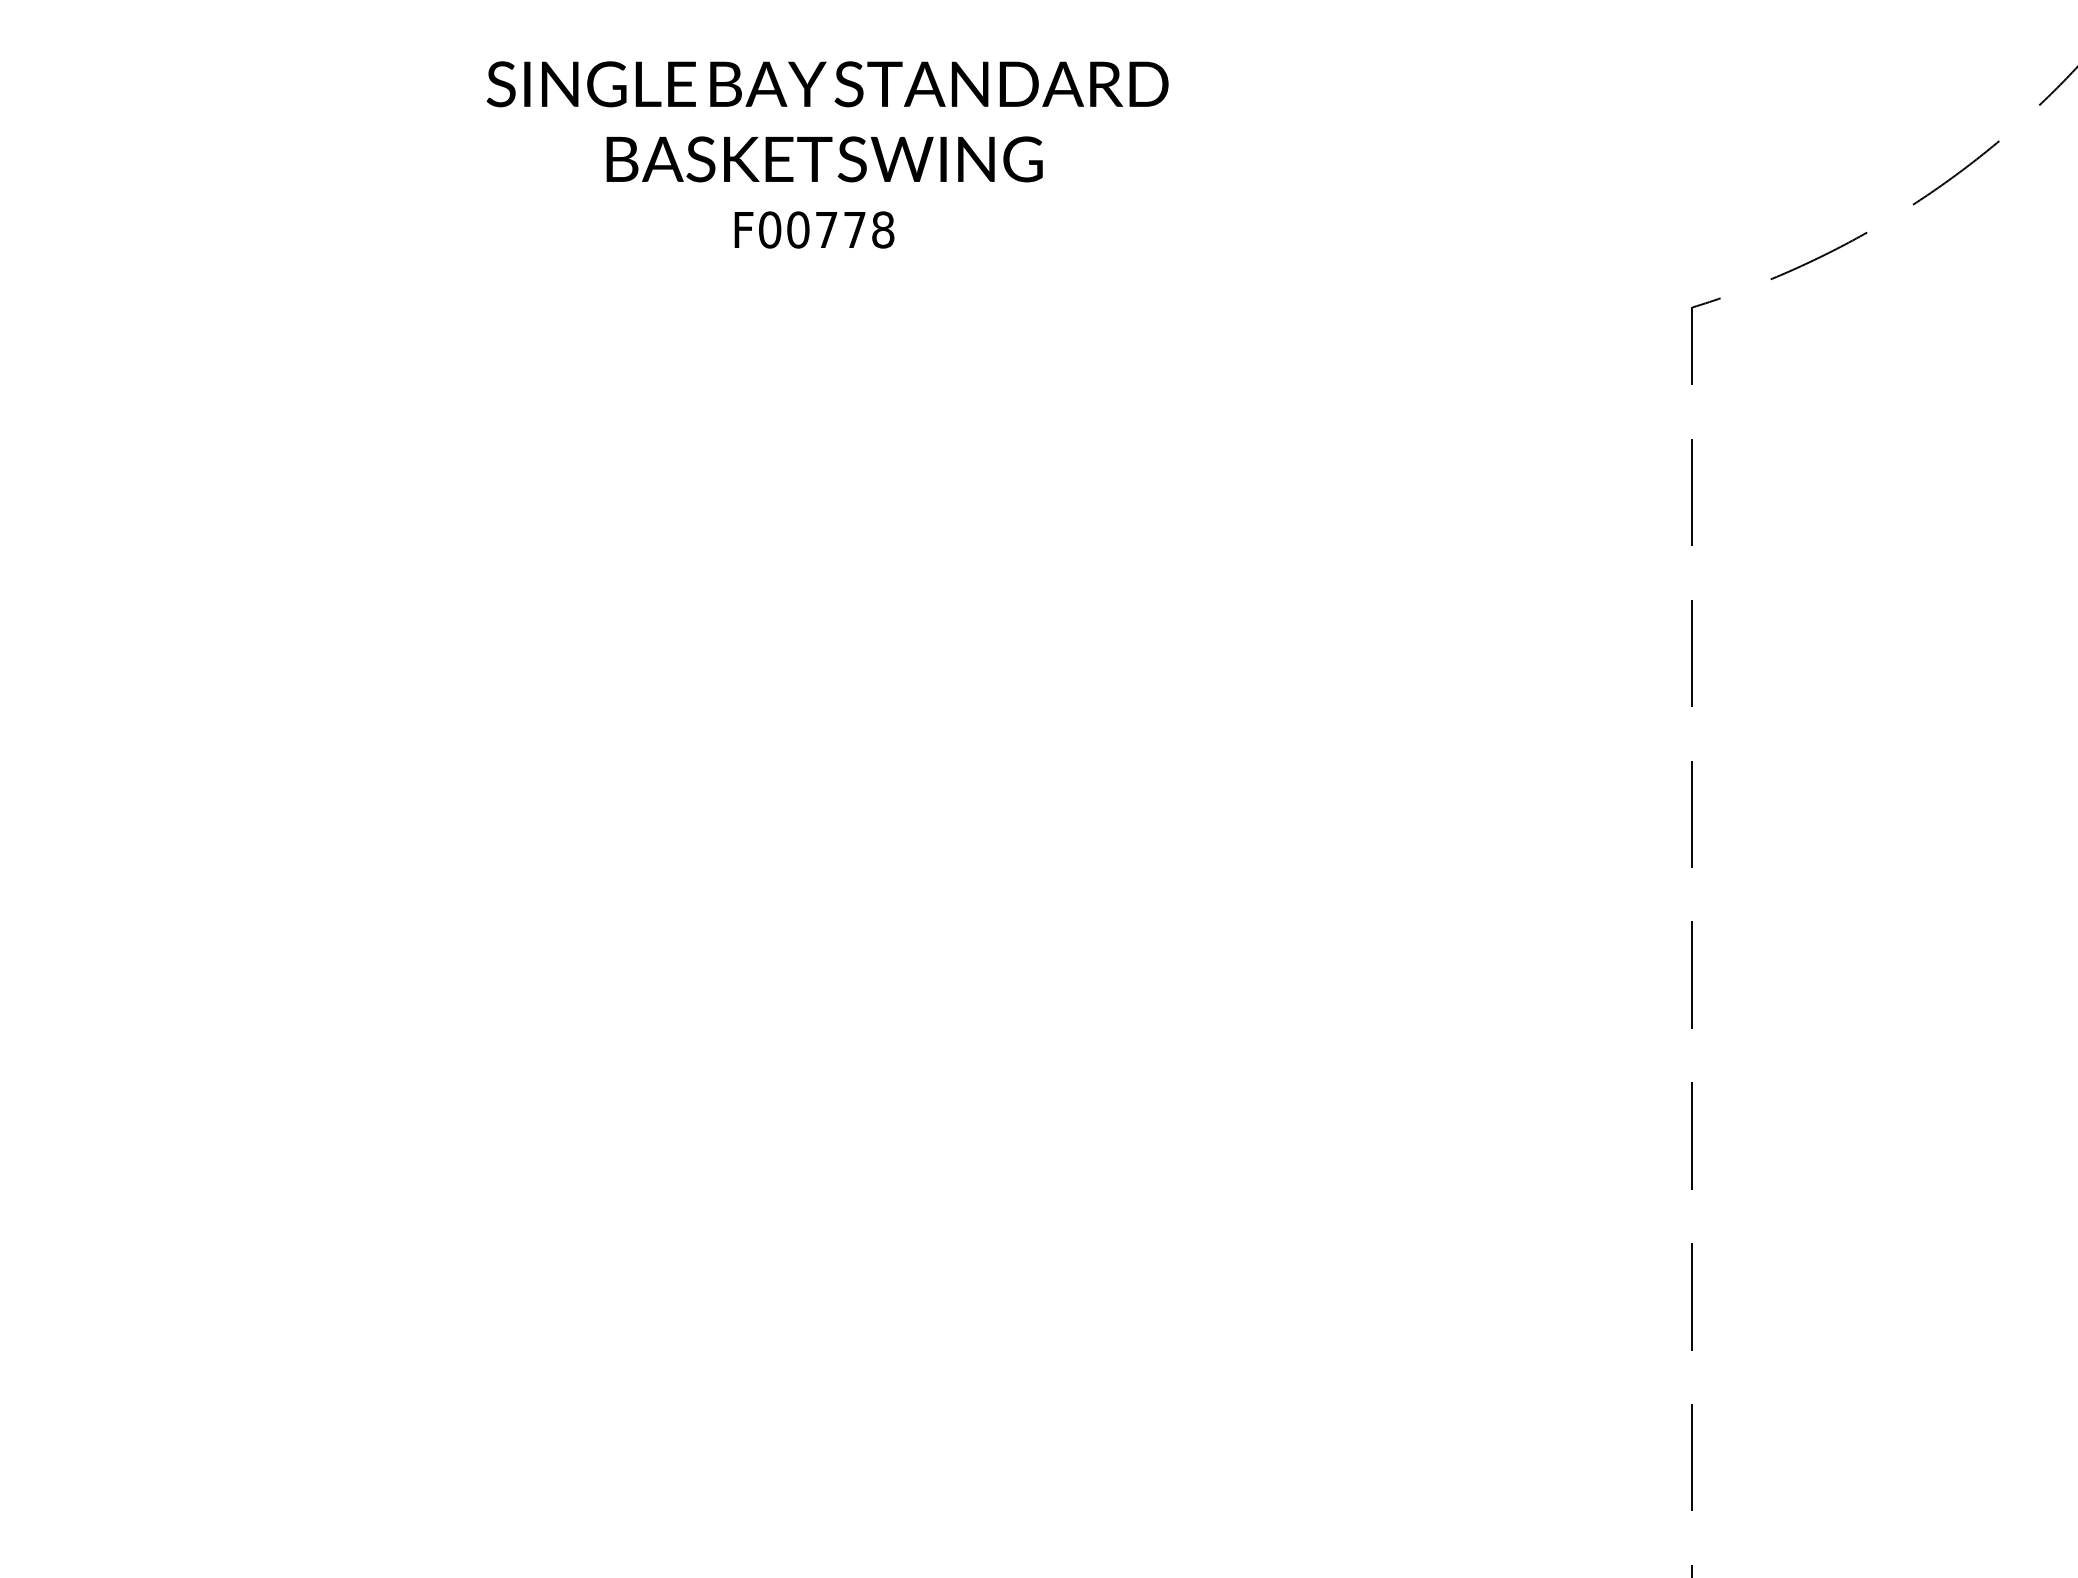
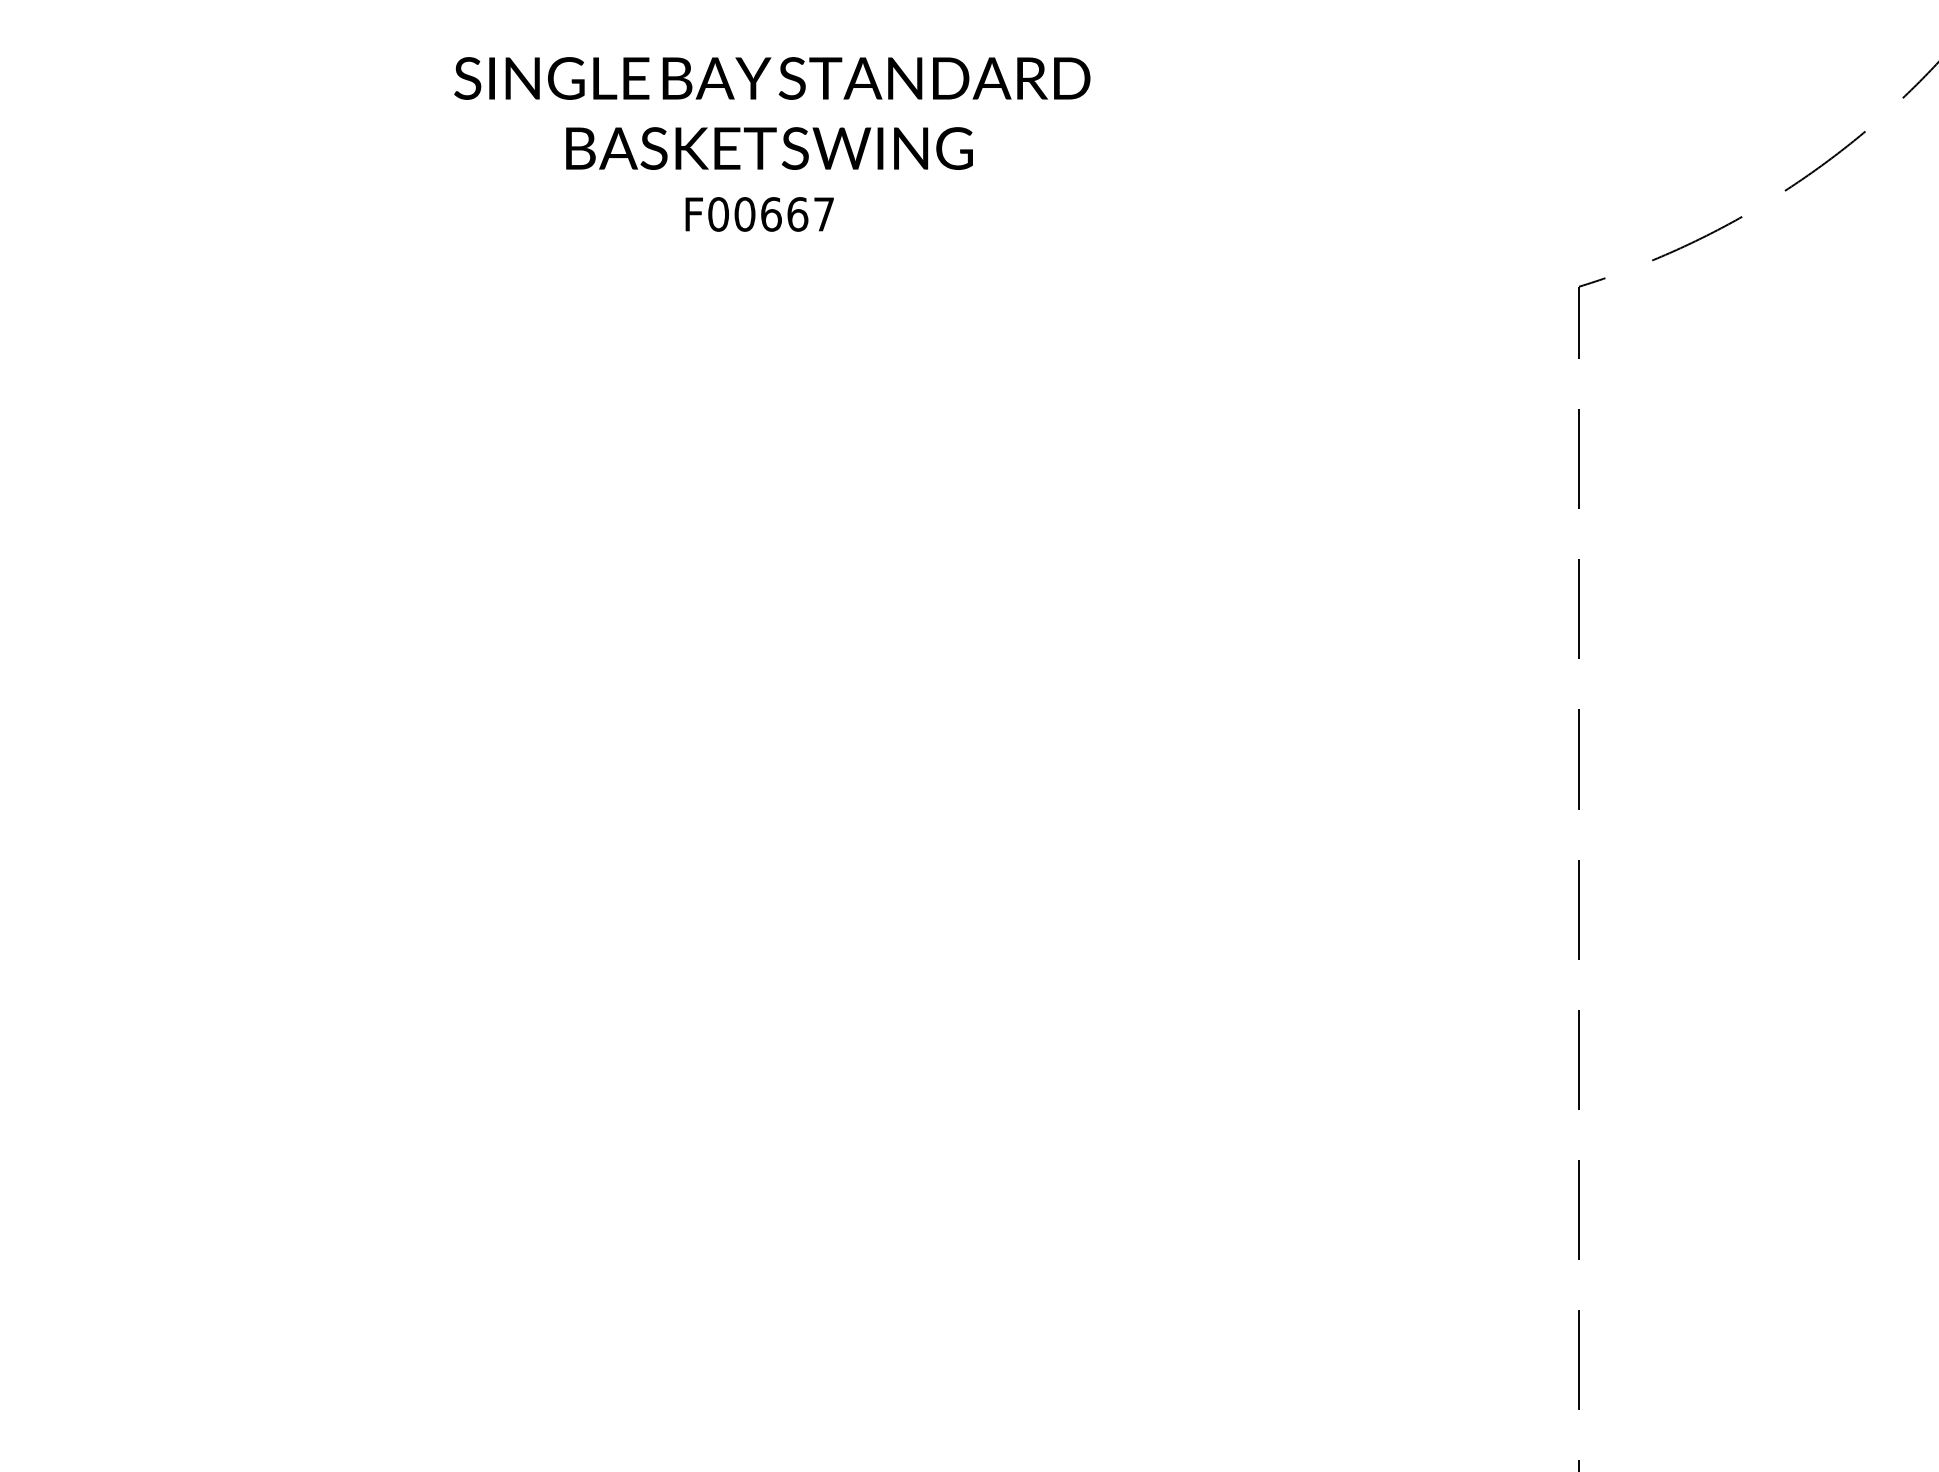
text: (854, 230) -> (797, 214), F00778 -> F00667

